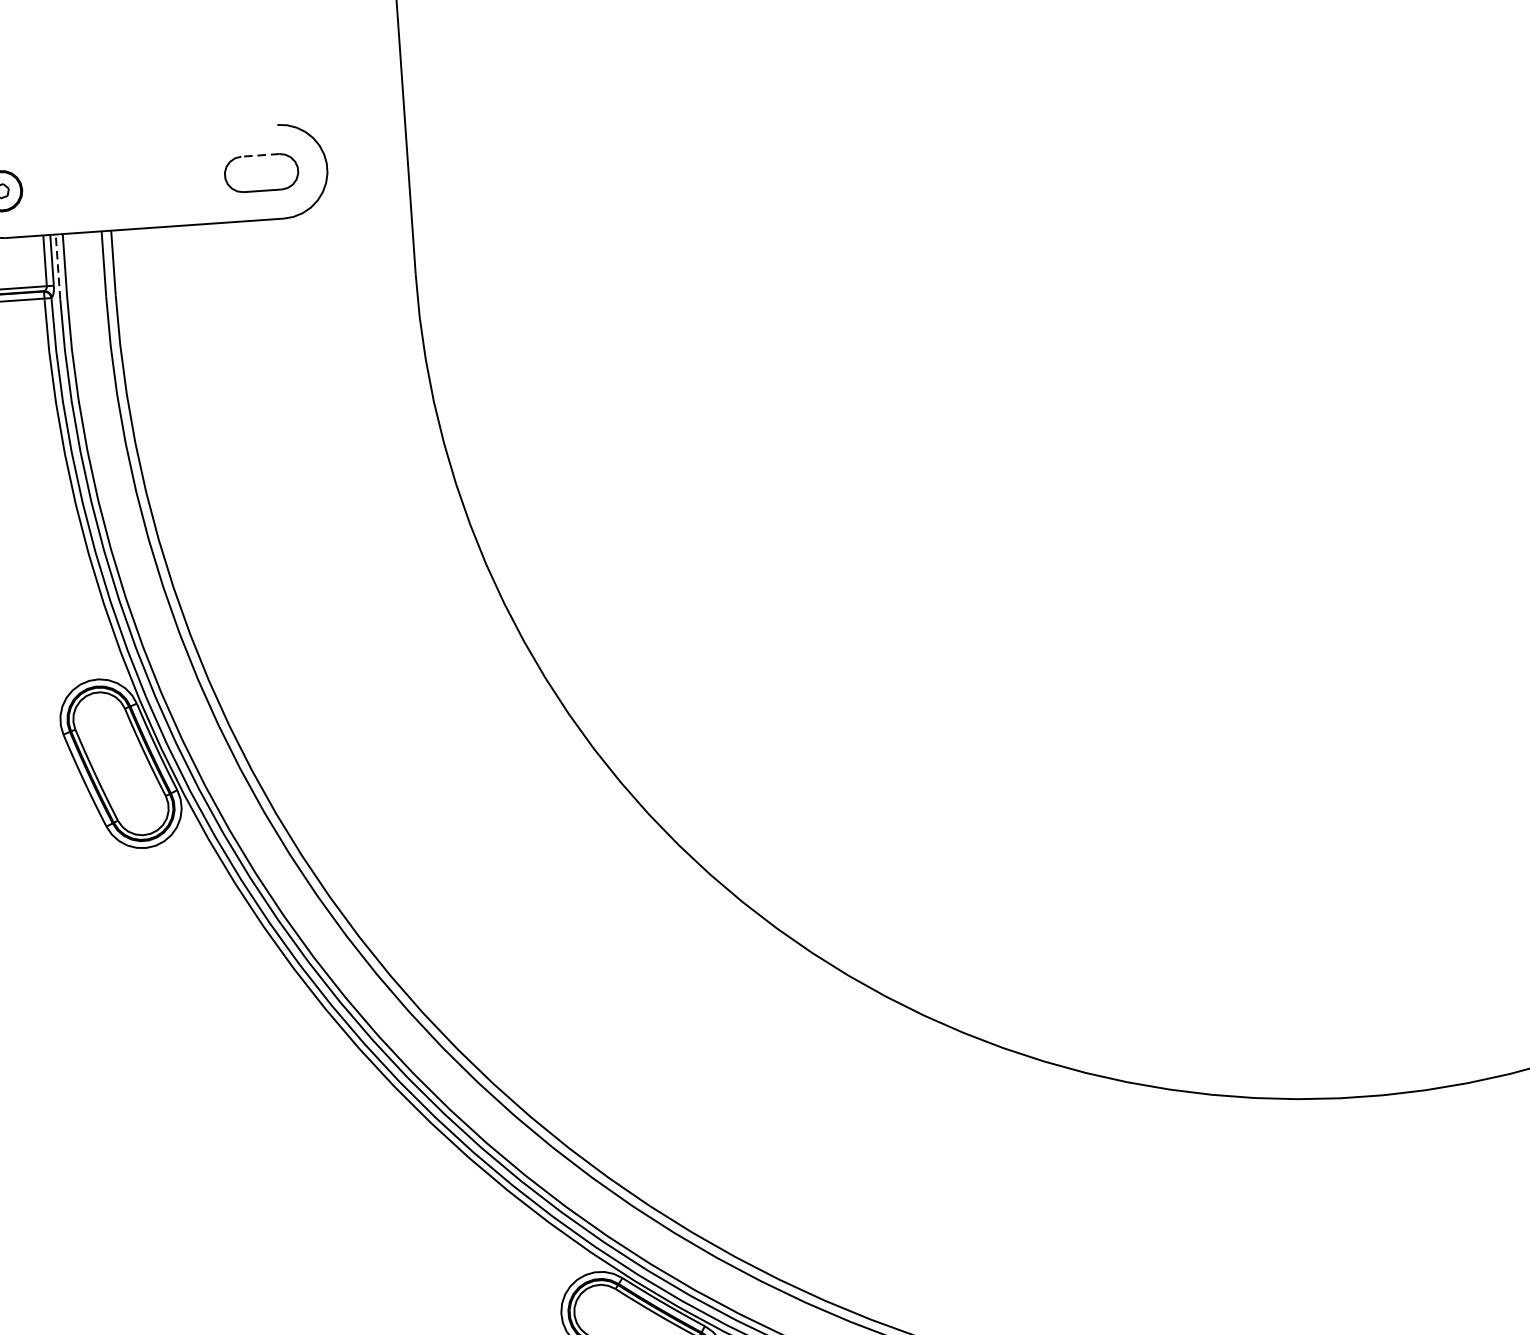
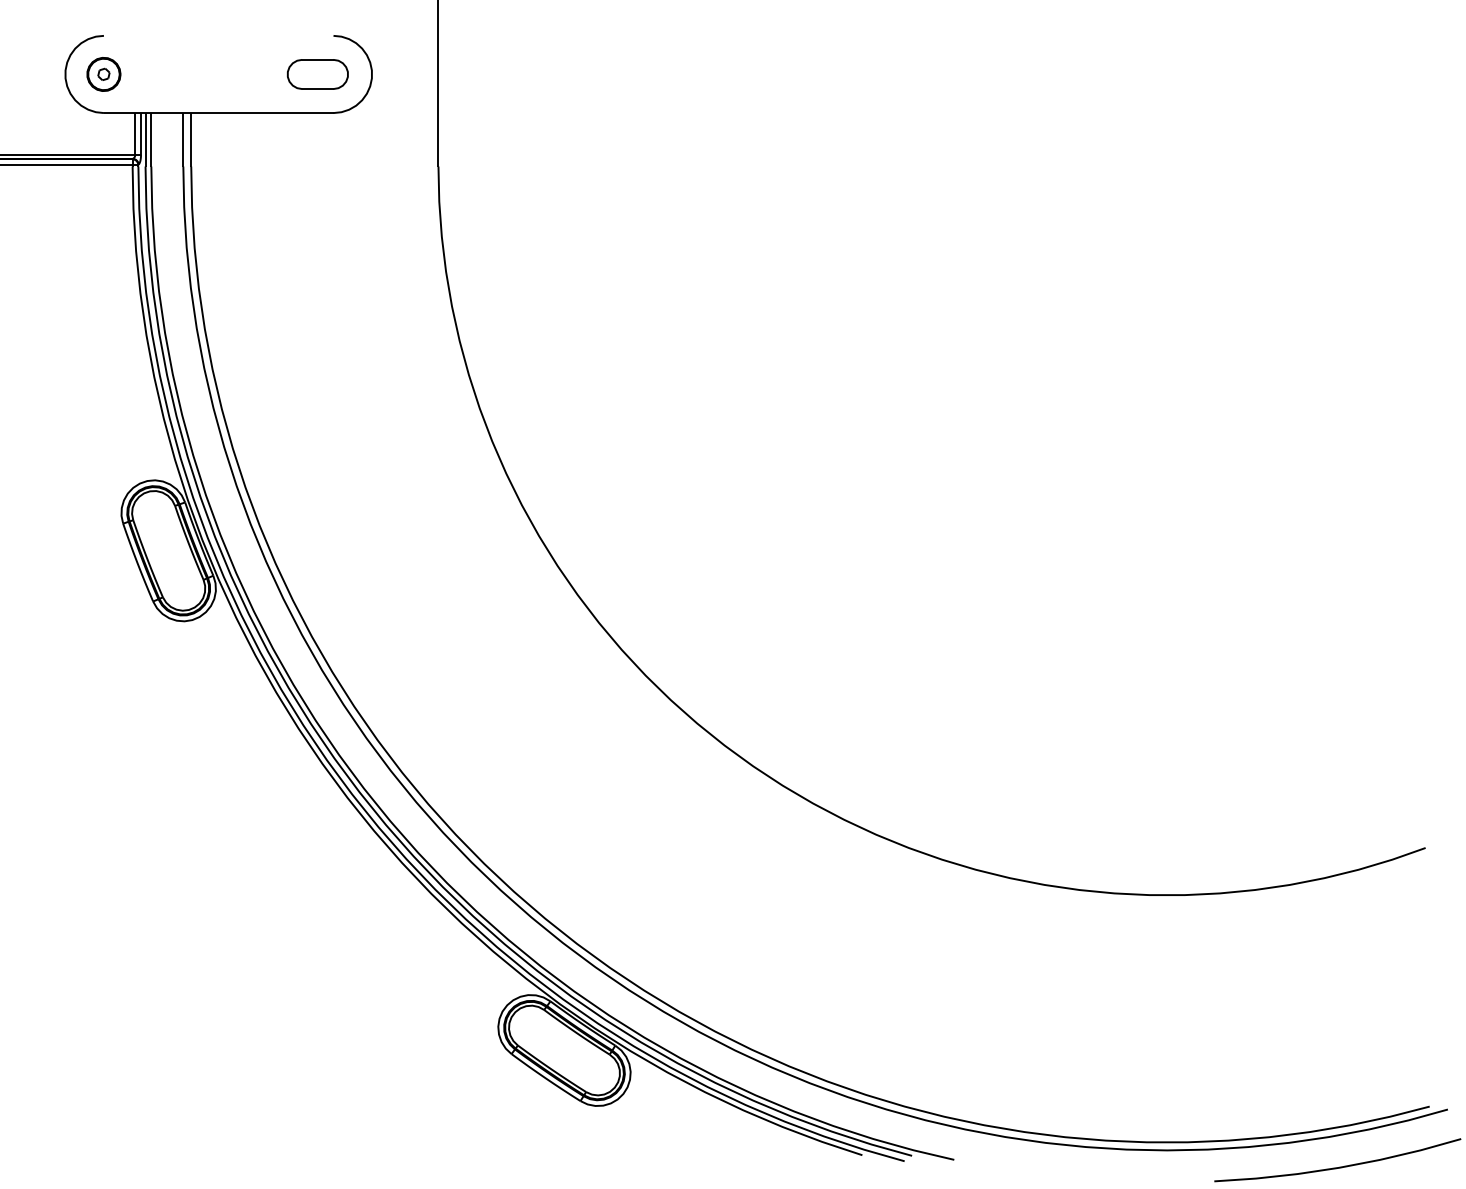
line: (259, 154) -> (317, 59), dashed -> solid
line: (57, 266) -> (145, 139), dashed -> solid

